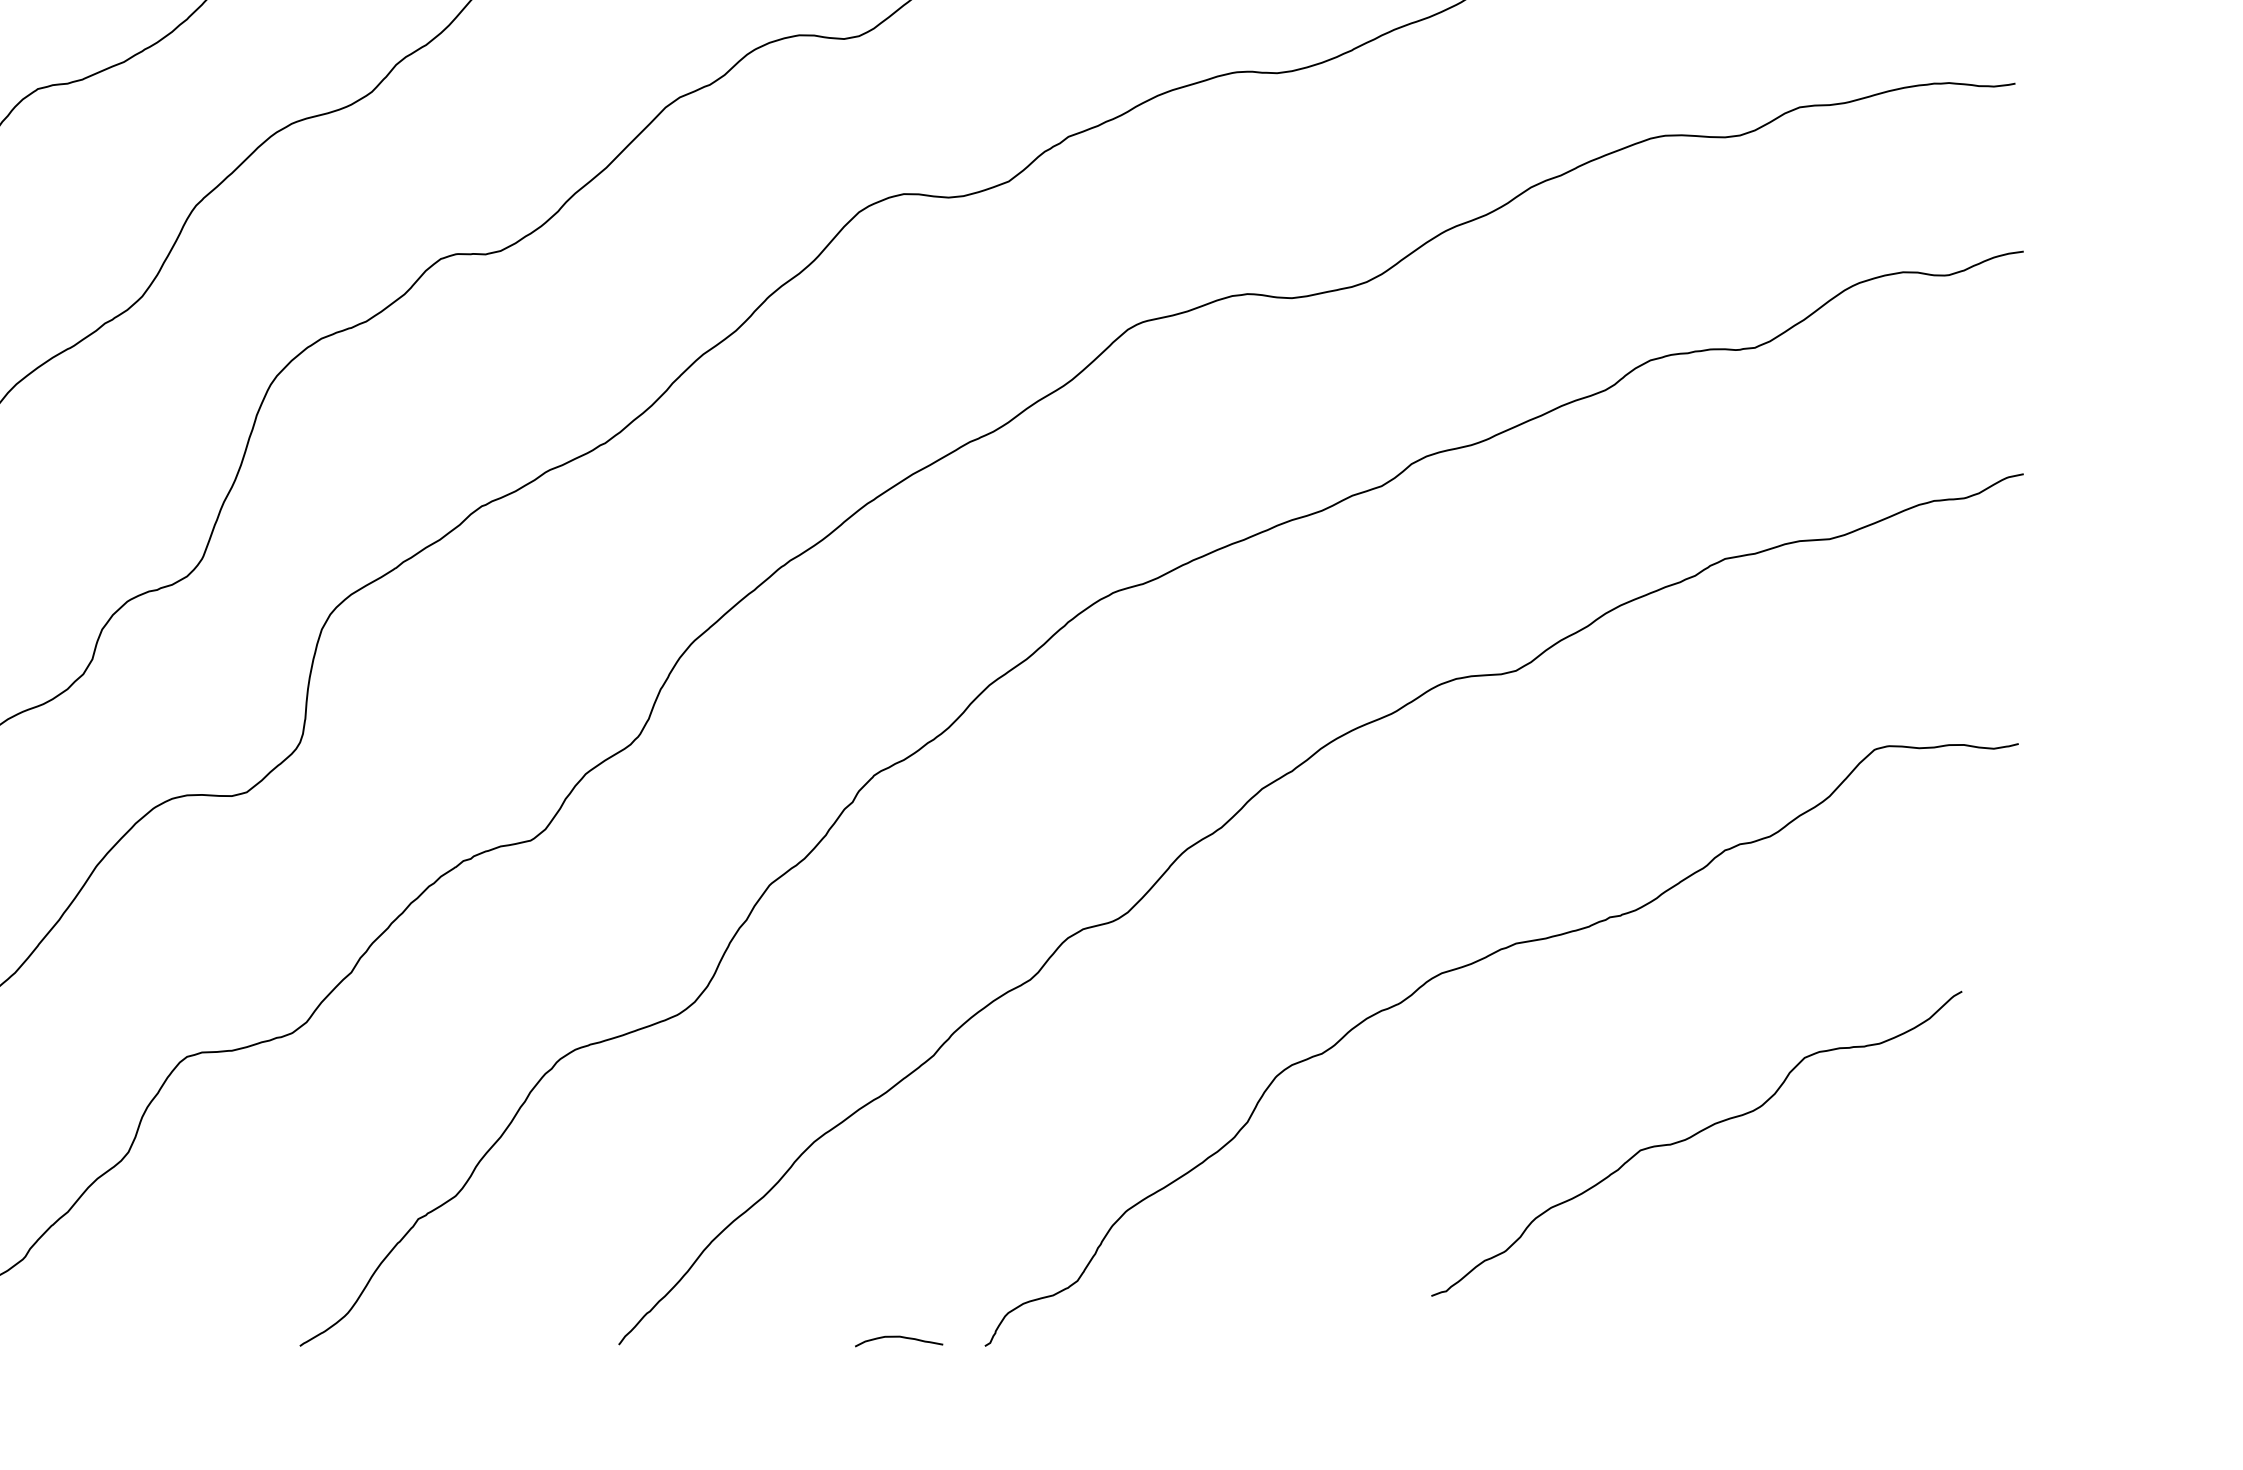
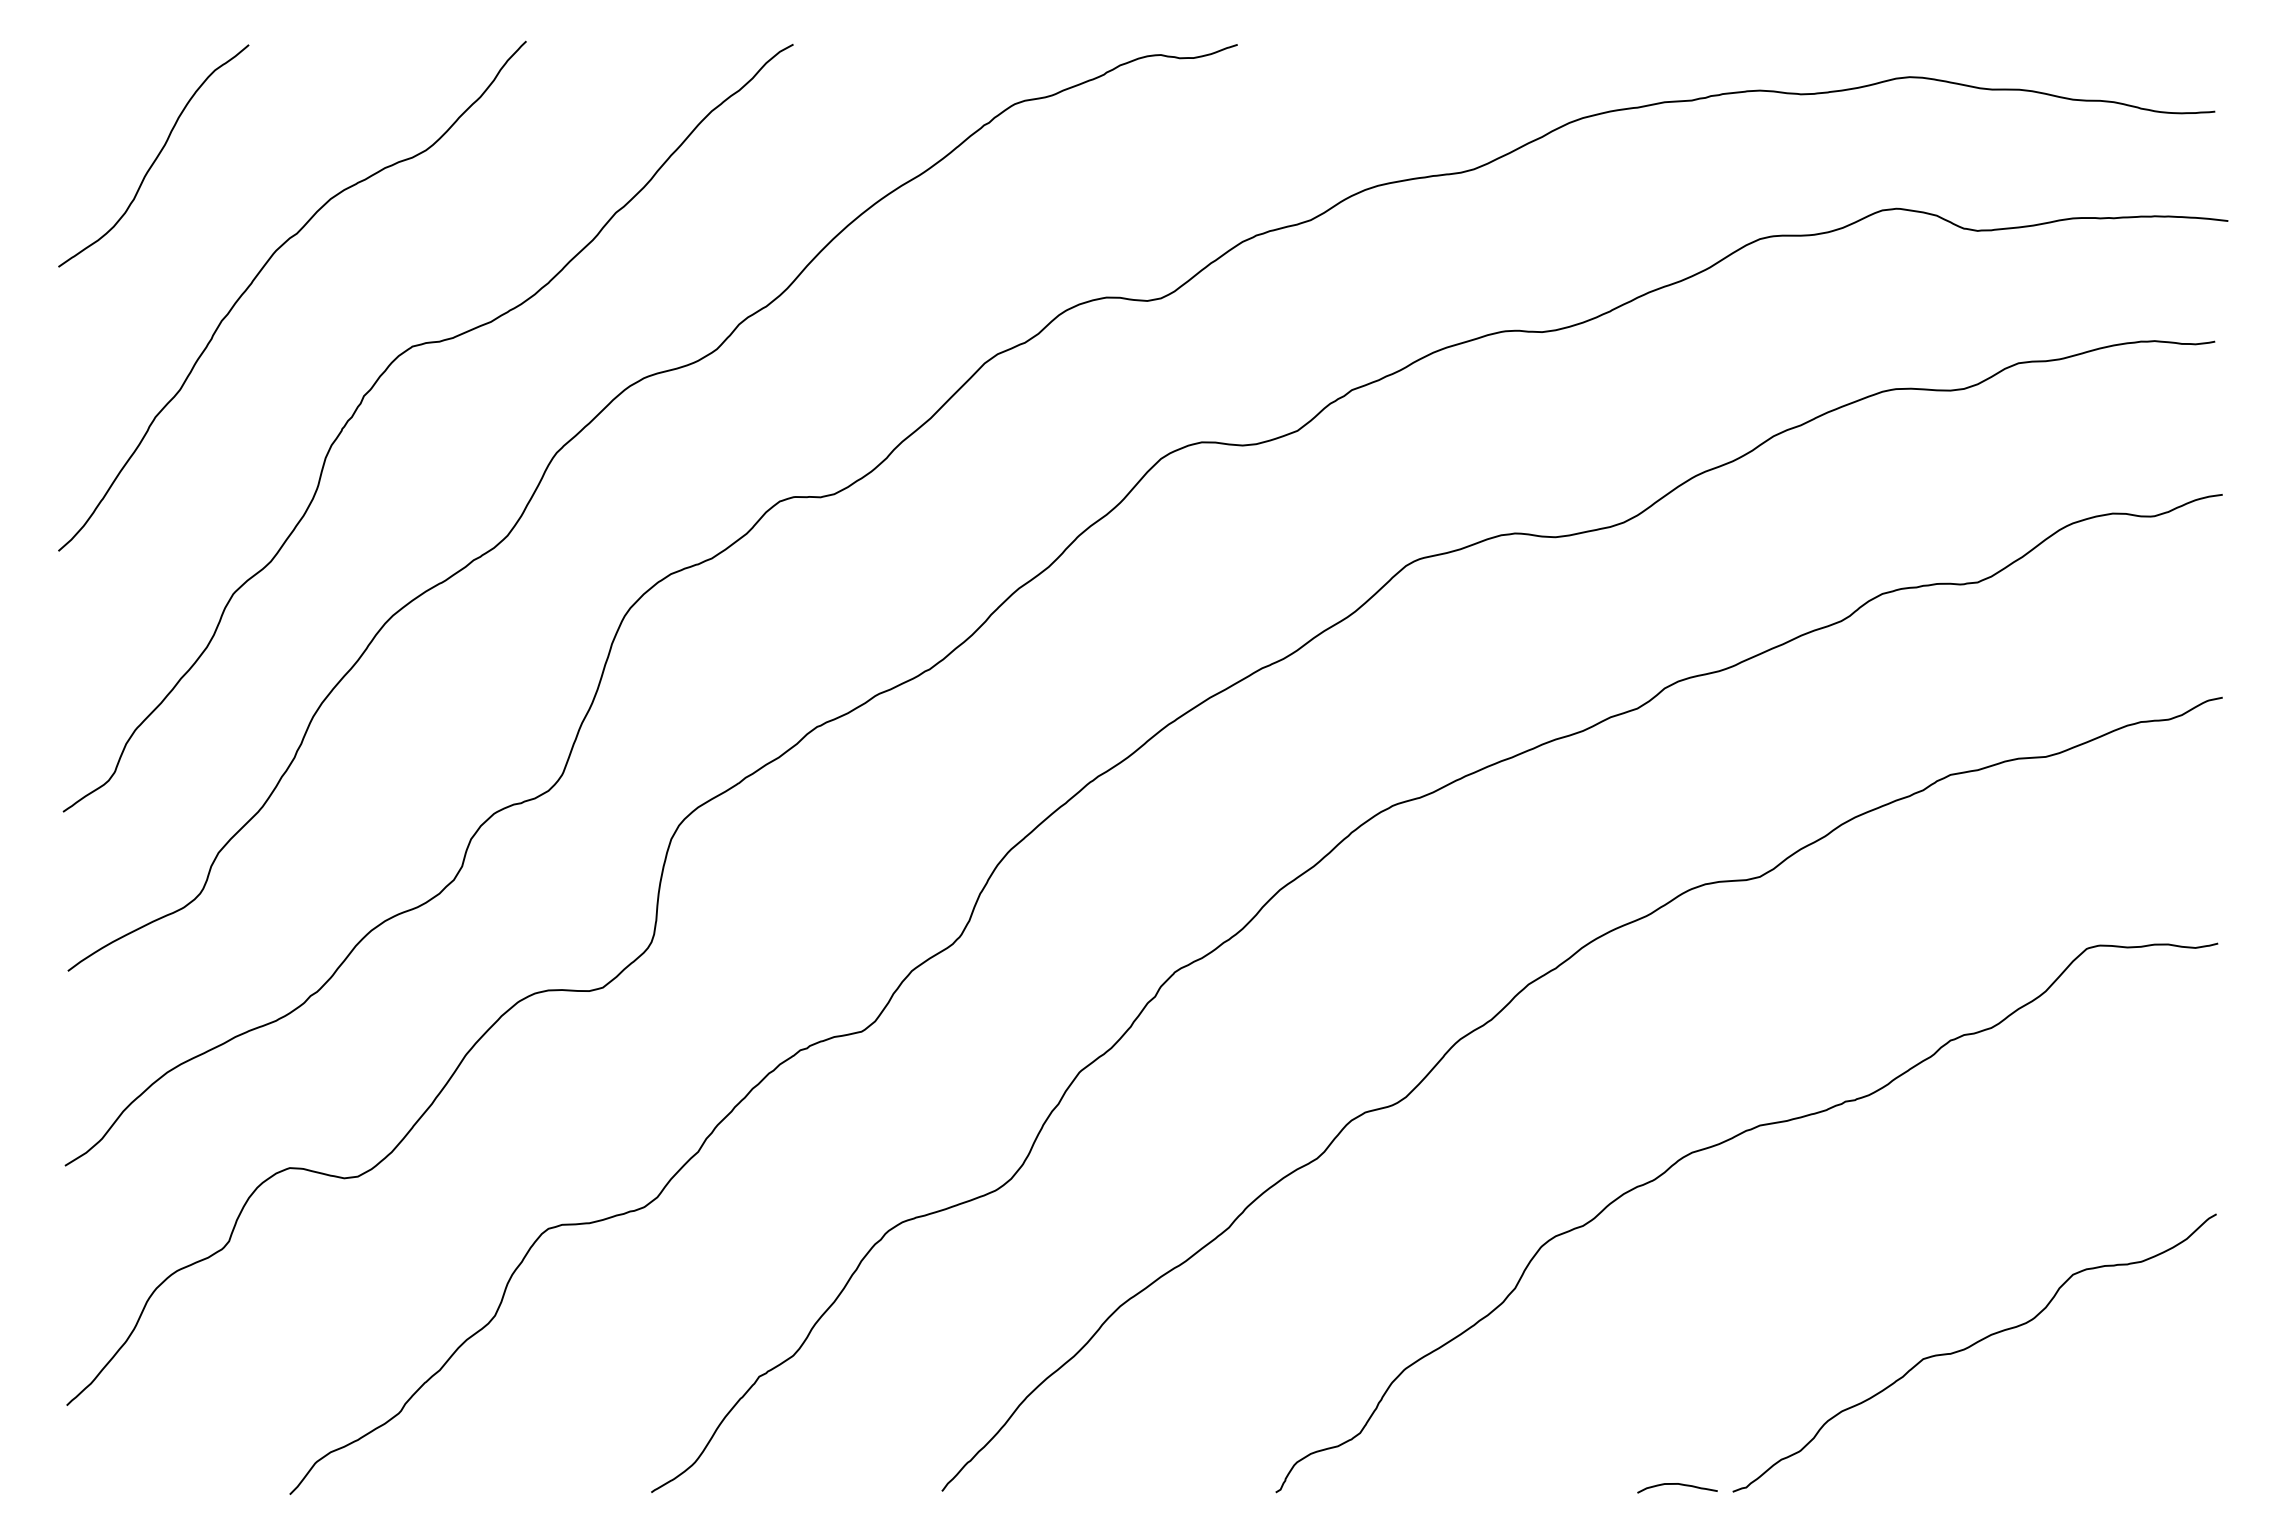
curve: (1694, 1136) -> (1972, 1346), moved
curve: (899, 1337) -> (1677, 1484), moved

